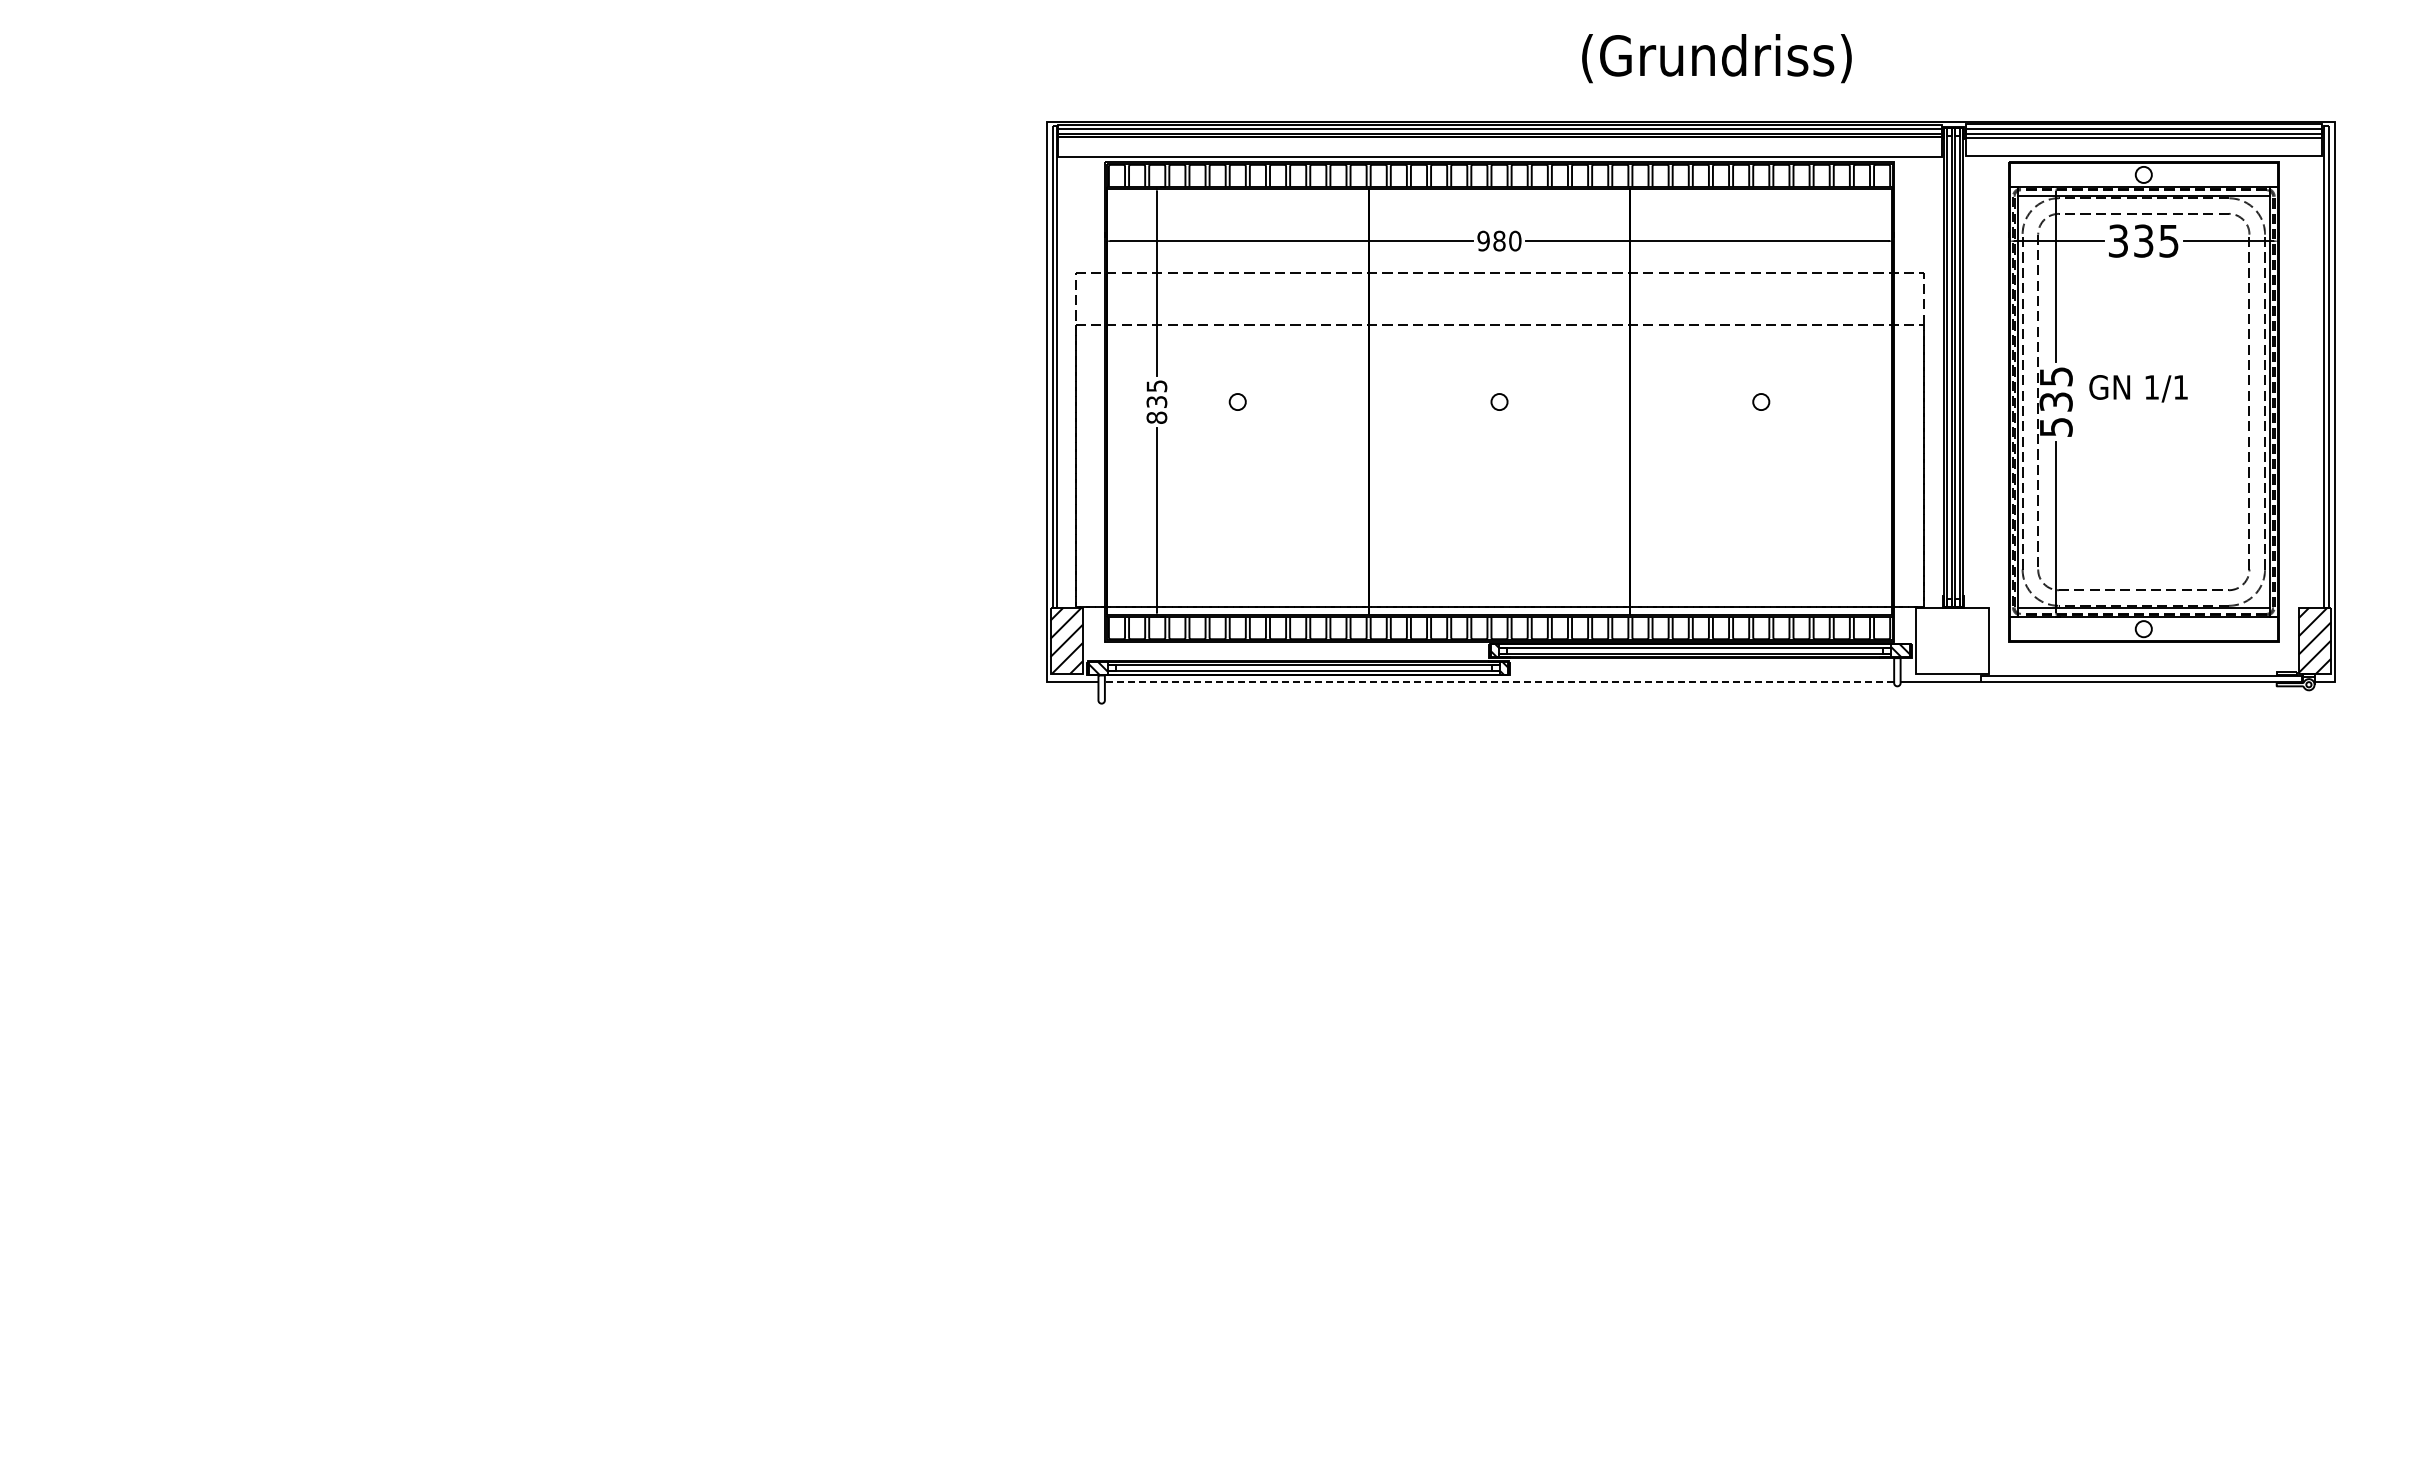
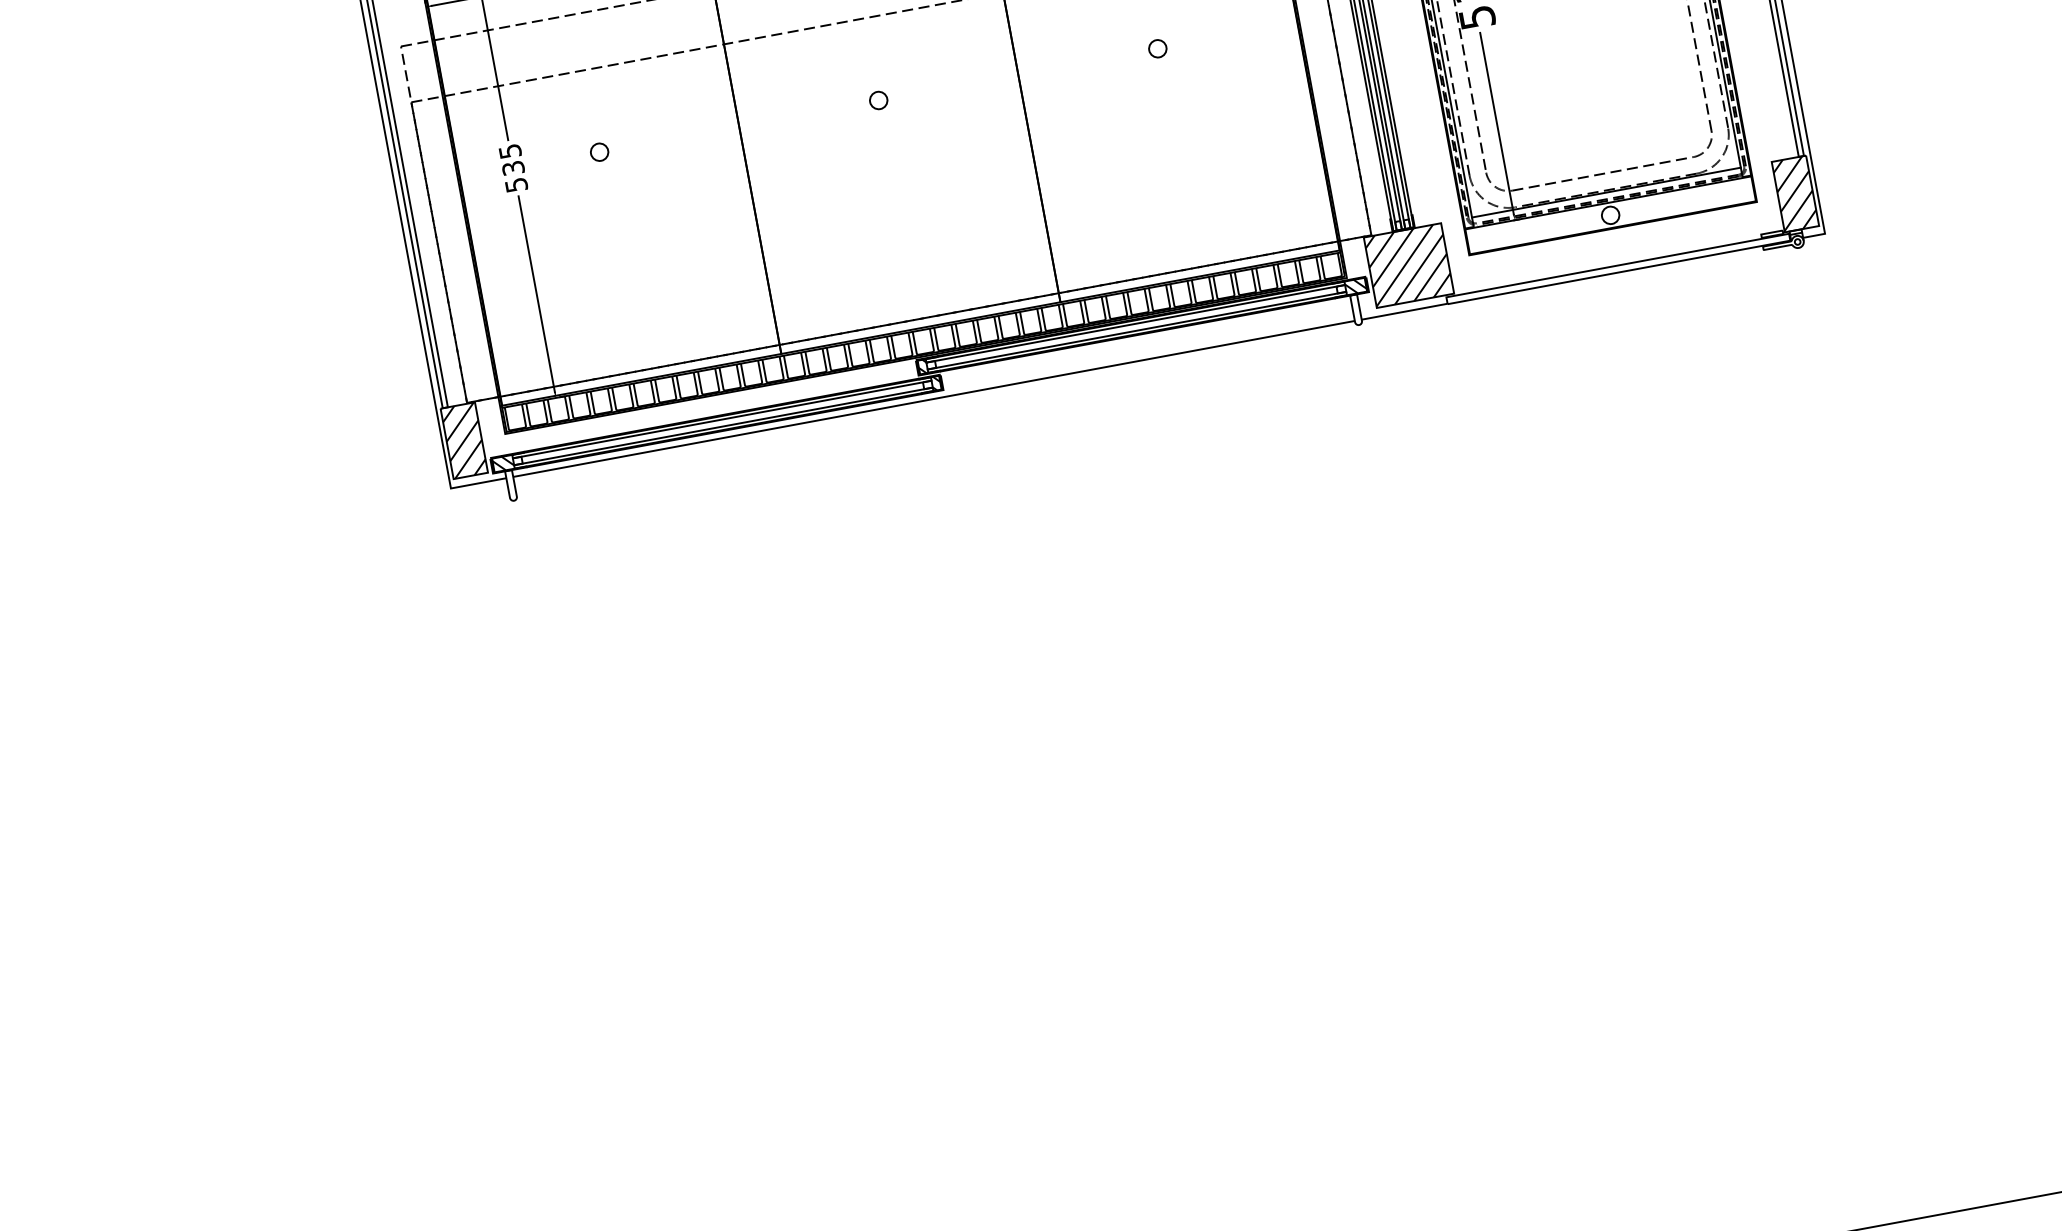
text: (1156, 417) -> (515, 184), 835 -> 535
hatch: (1952, 640) -> (1408, 265), added
line: (1499, 681) -> (933, 398), dashed -> solid

